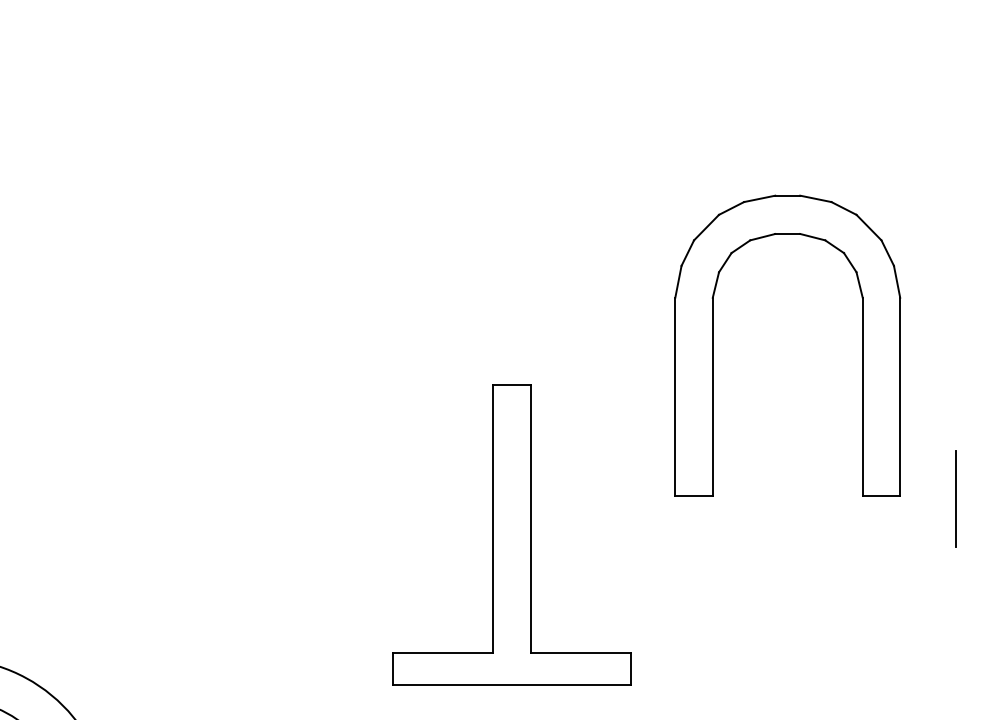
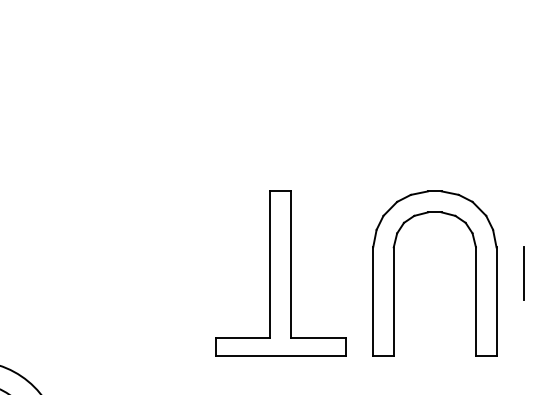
part: (714, 345) -> (394, 273), moved
part: (511, 535) -> (280, 273), moved

